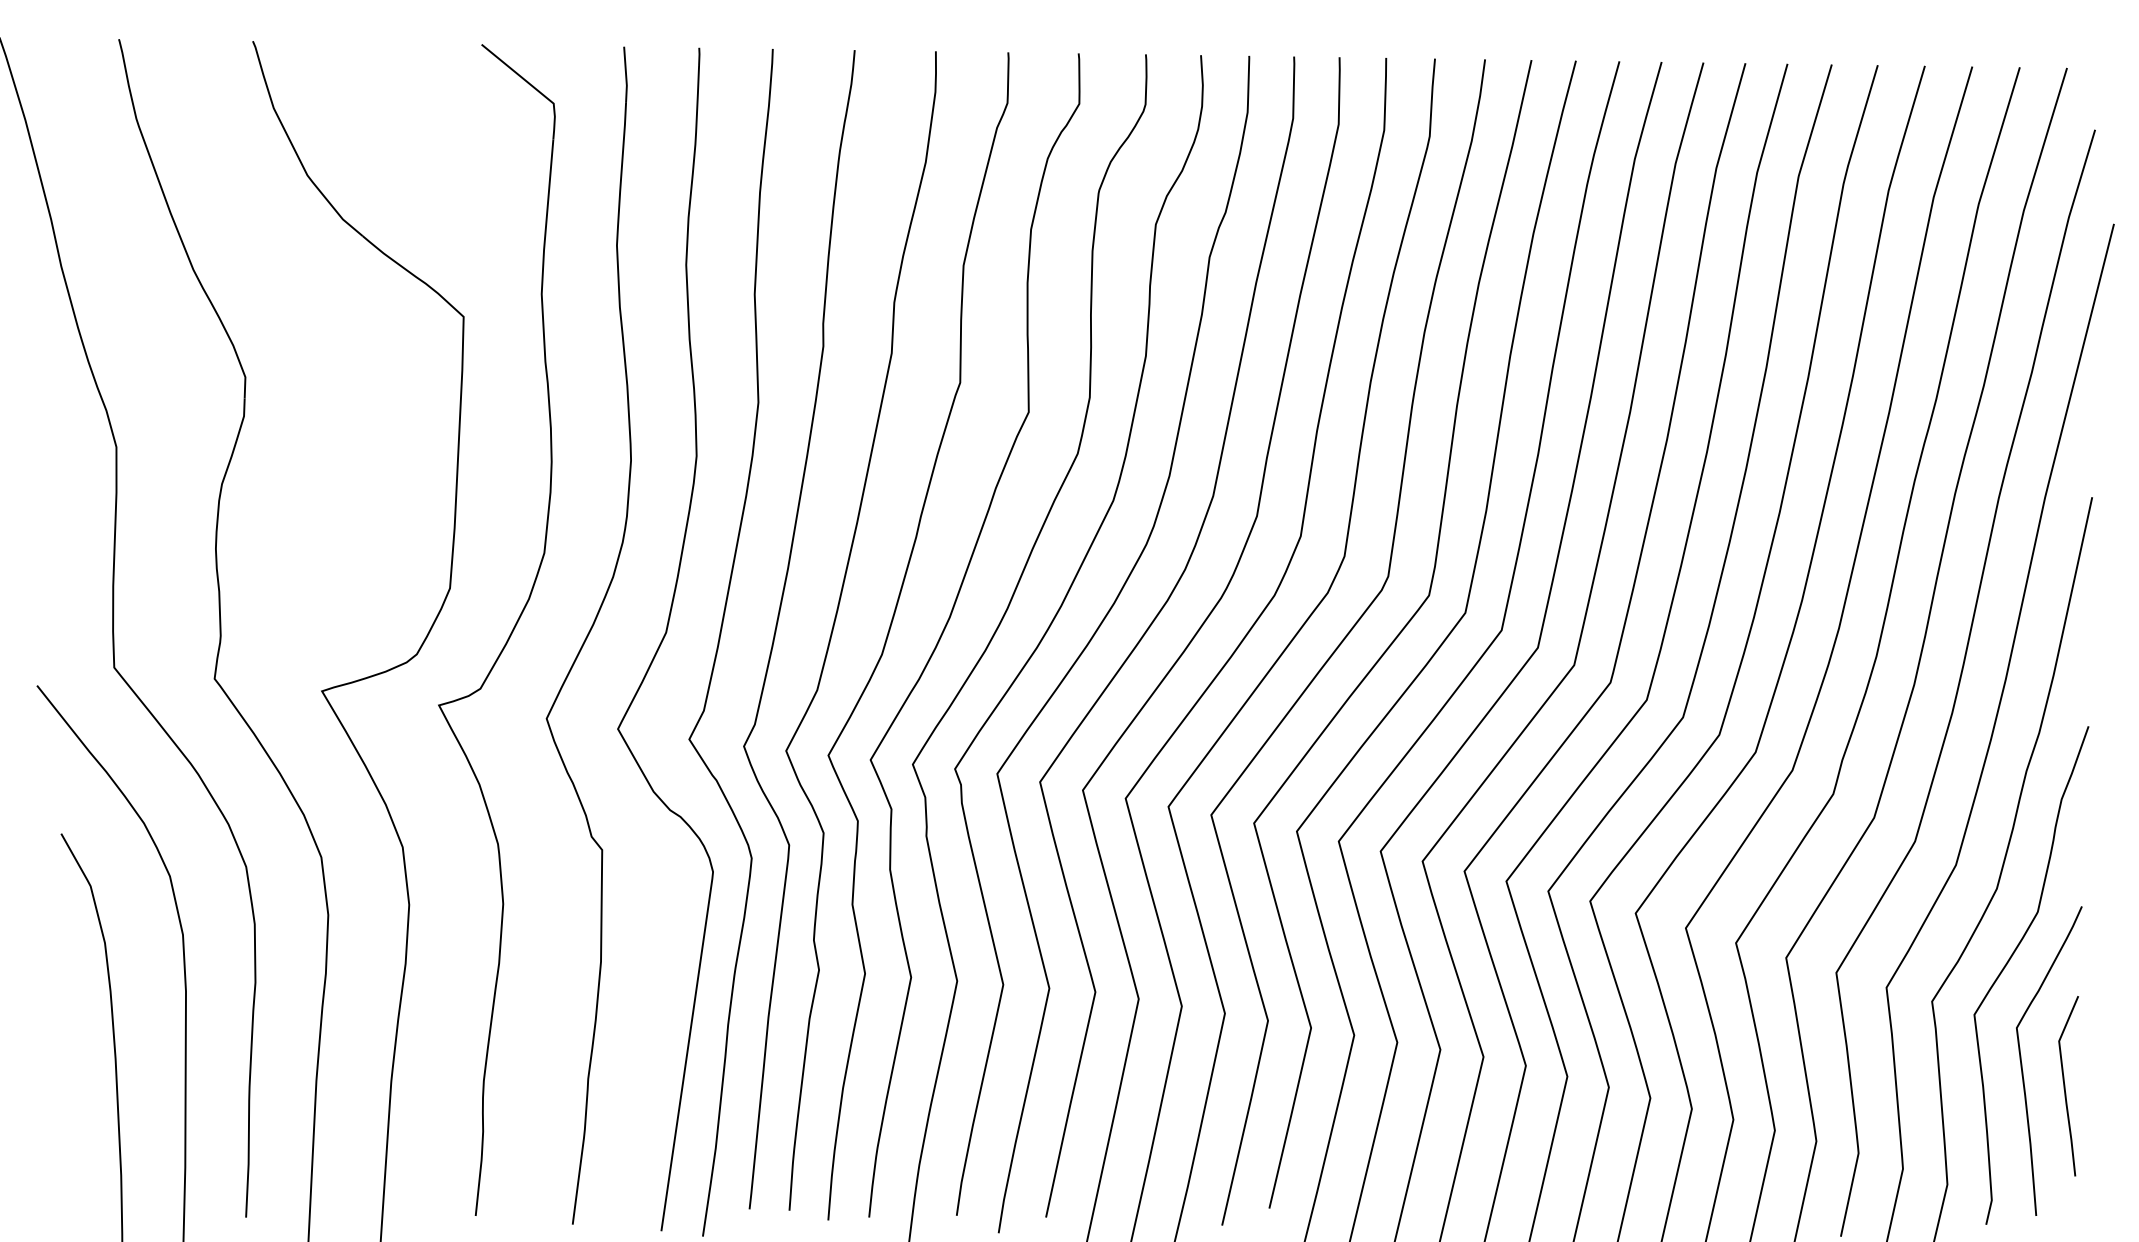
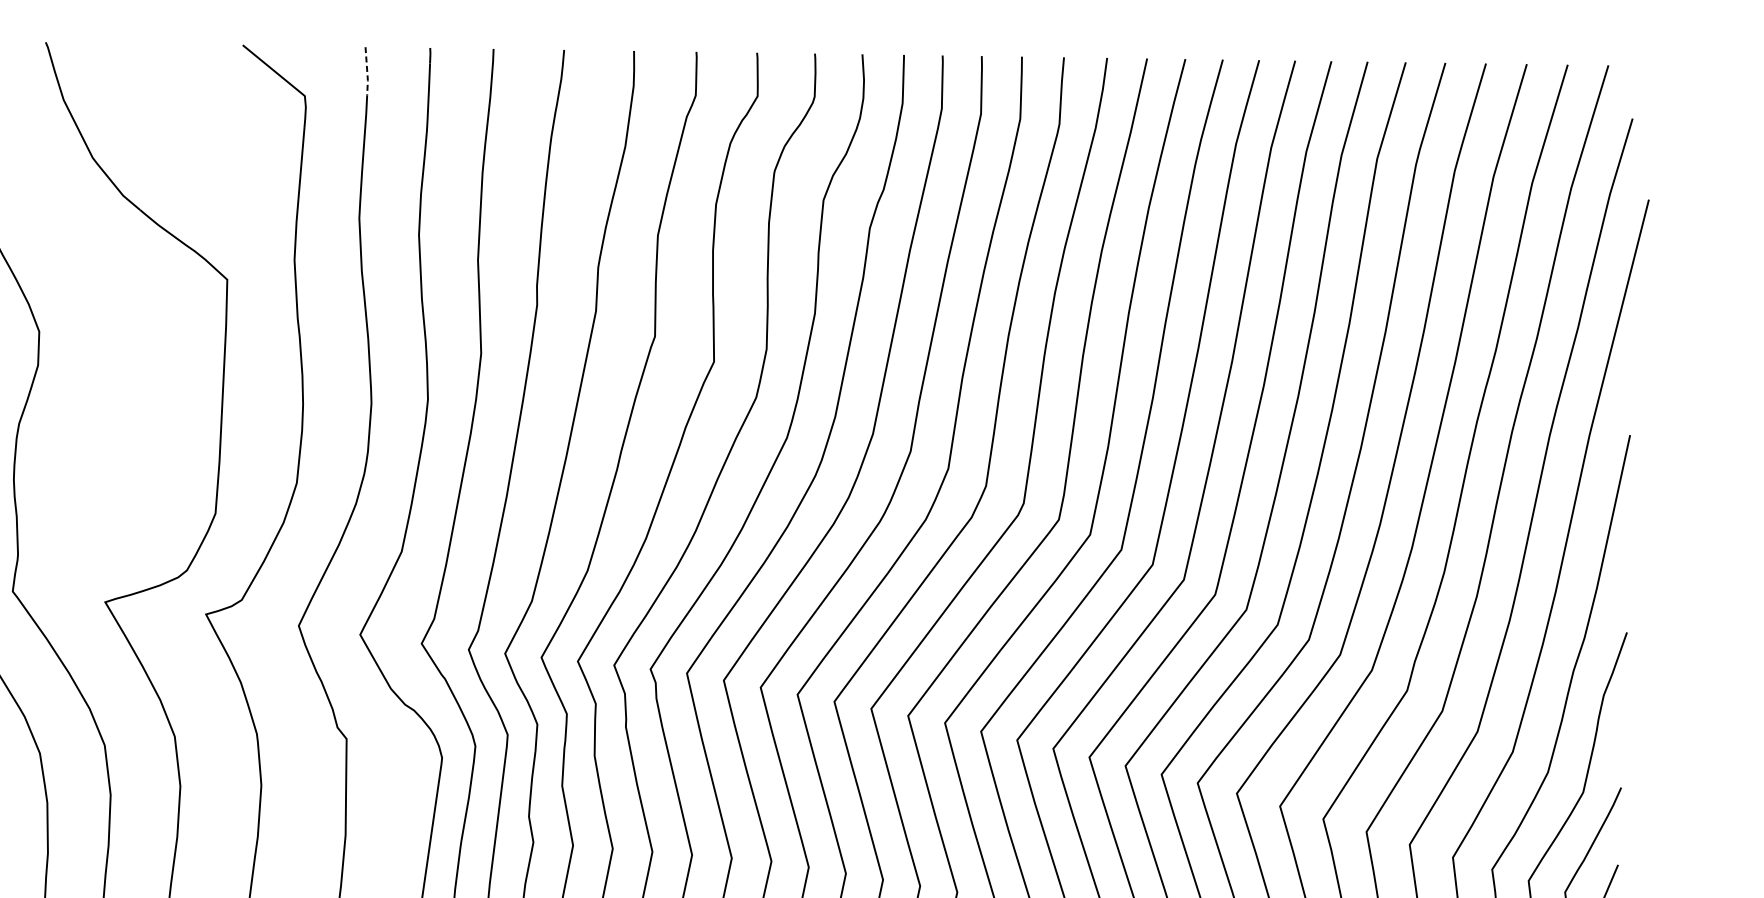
line: (626, 74) -> (367, 70), solid -> dashed

